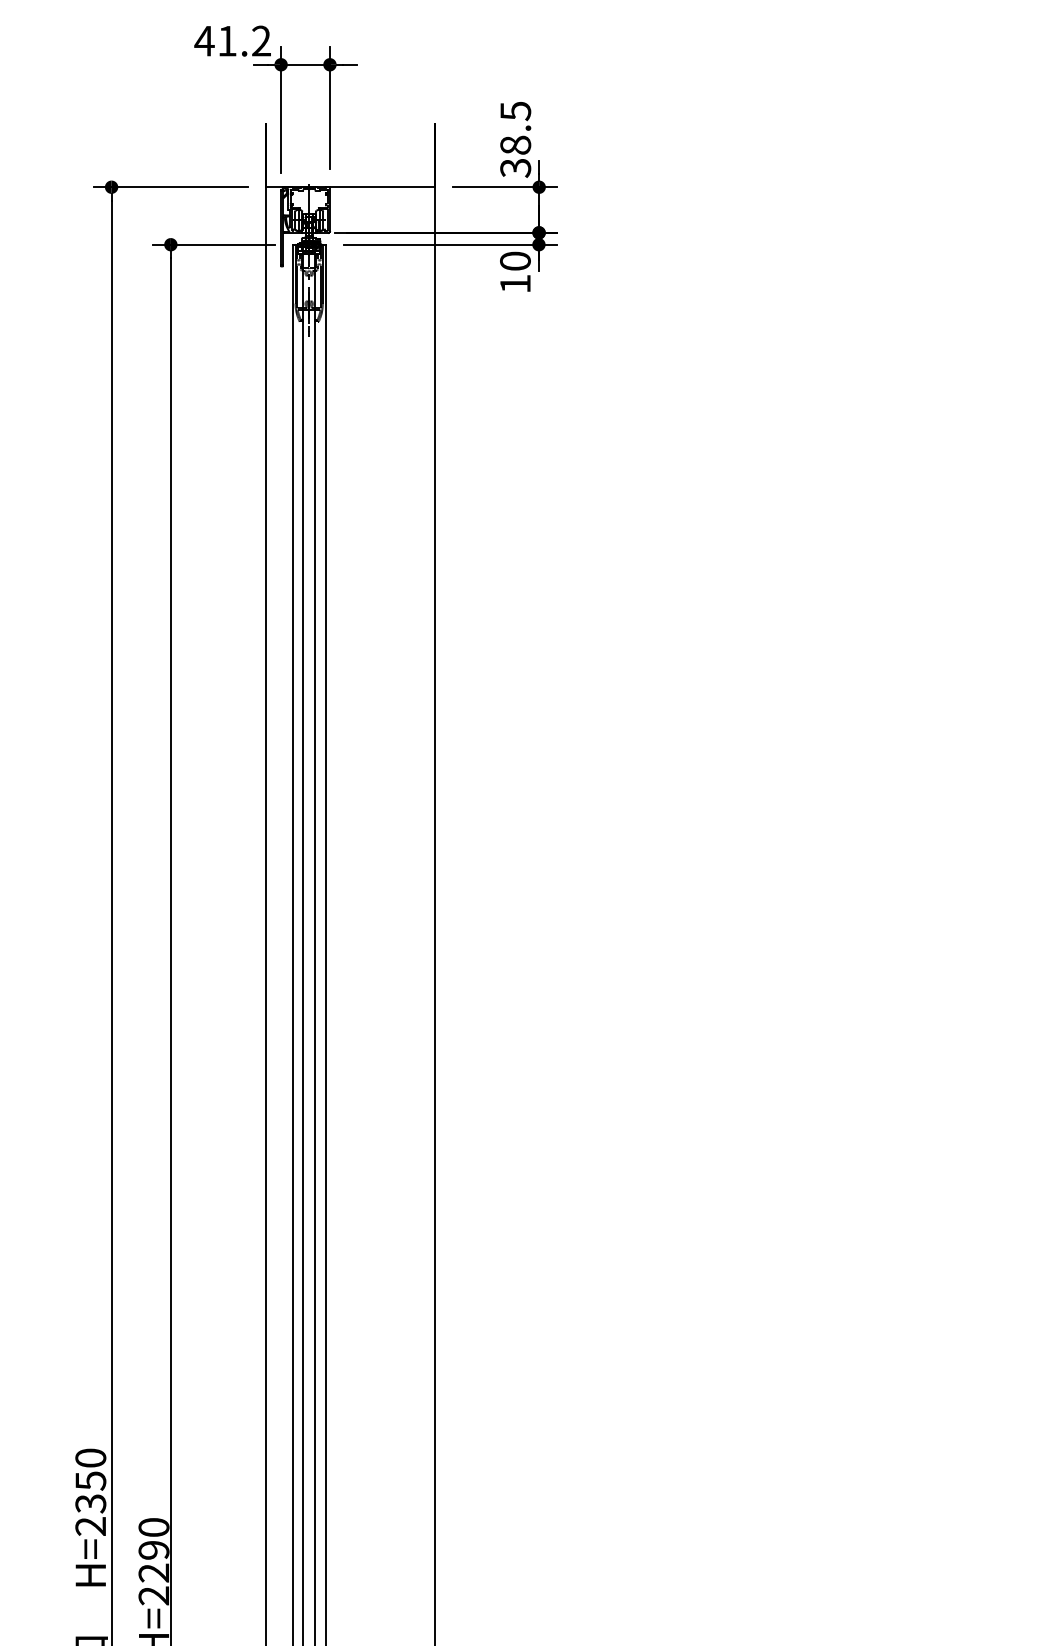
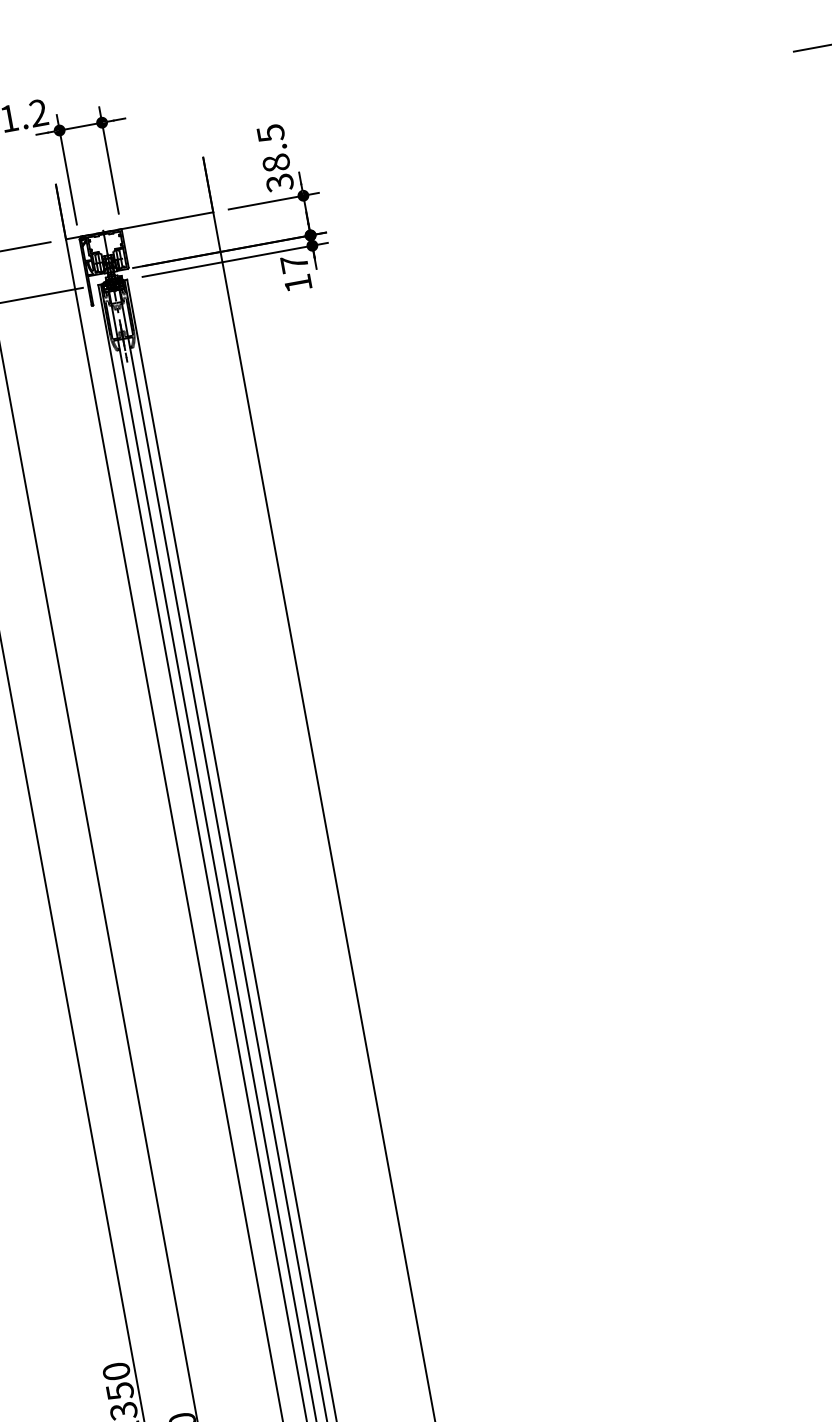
text: (515, 260) -> (294, 263), 10 -> 17

